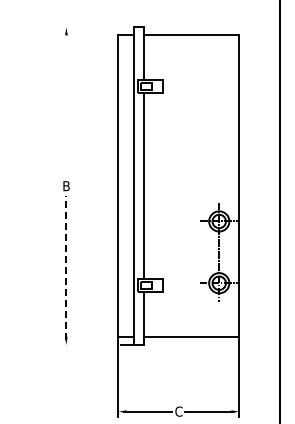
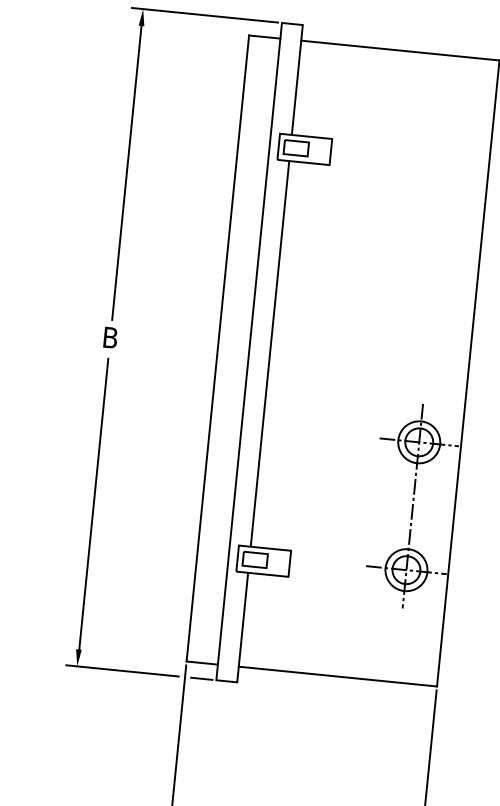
line: (96, 27) -> (205, 15), added
line: (66, 104) -> (127, 168), added
line: (66, 267) -> (93, 506), dashed -> solid
line: (88, 345) -> (123, 671), added

